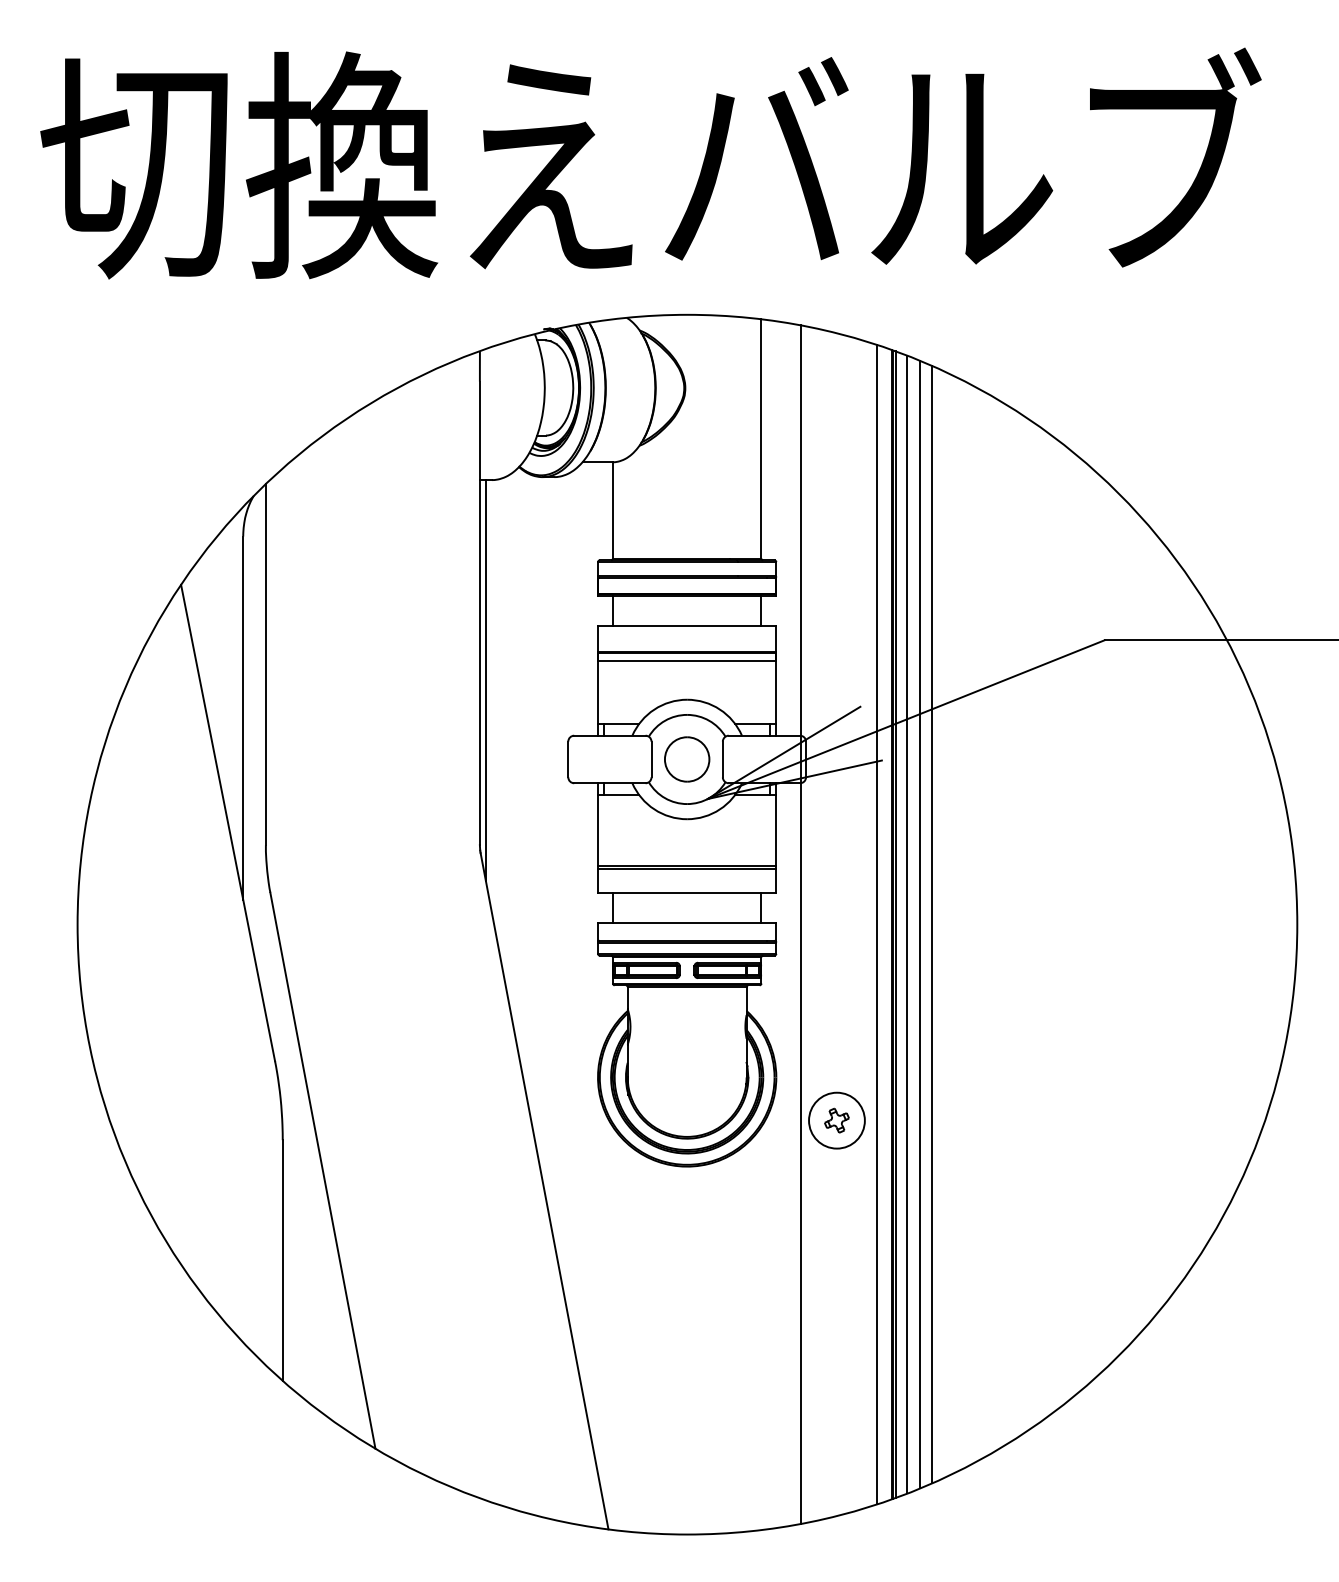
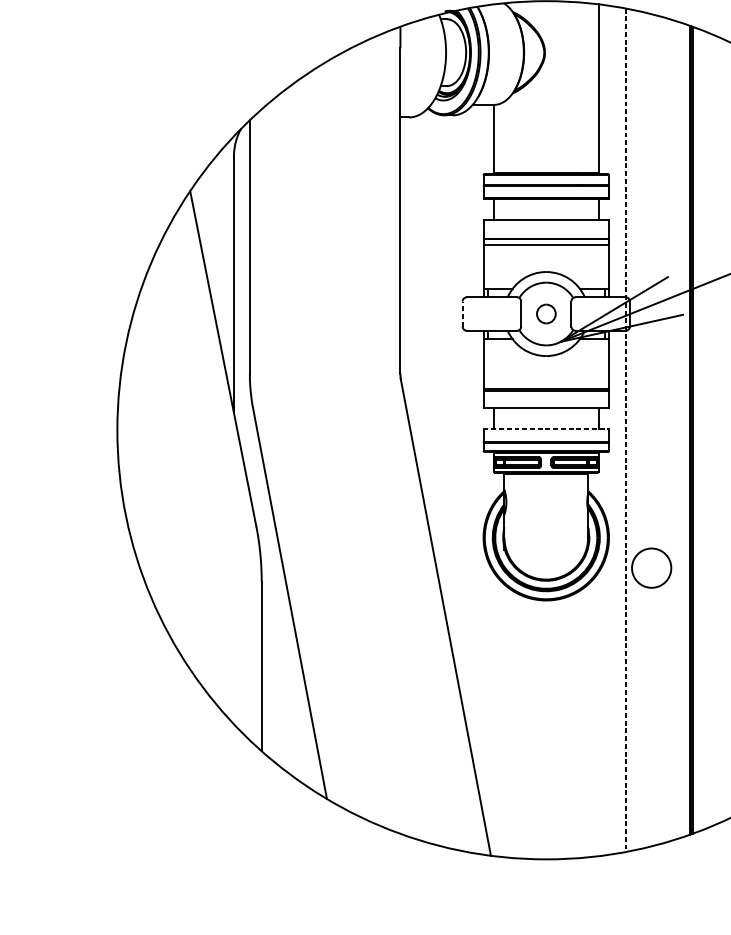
line: (485, 680) -> (404, 258), removed
line: (568, 759) -> (462, 314), solid -> dashed
part: (687, 759) -> (546, 314), size x0.6
line: (687, 922) -> (546, 428), solid -> dashed
line: (877, 924) -> (680, 430), removed
line: (907, 924) -> (701, 430), removed
line: (920, 924) -> (710, 430), removed
line: (931, 924) -> (718, 430), removed
line: (801, 925) -> (626, 430), solid -> dashed
part: (836, 1120) -> (651, 568), removed

